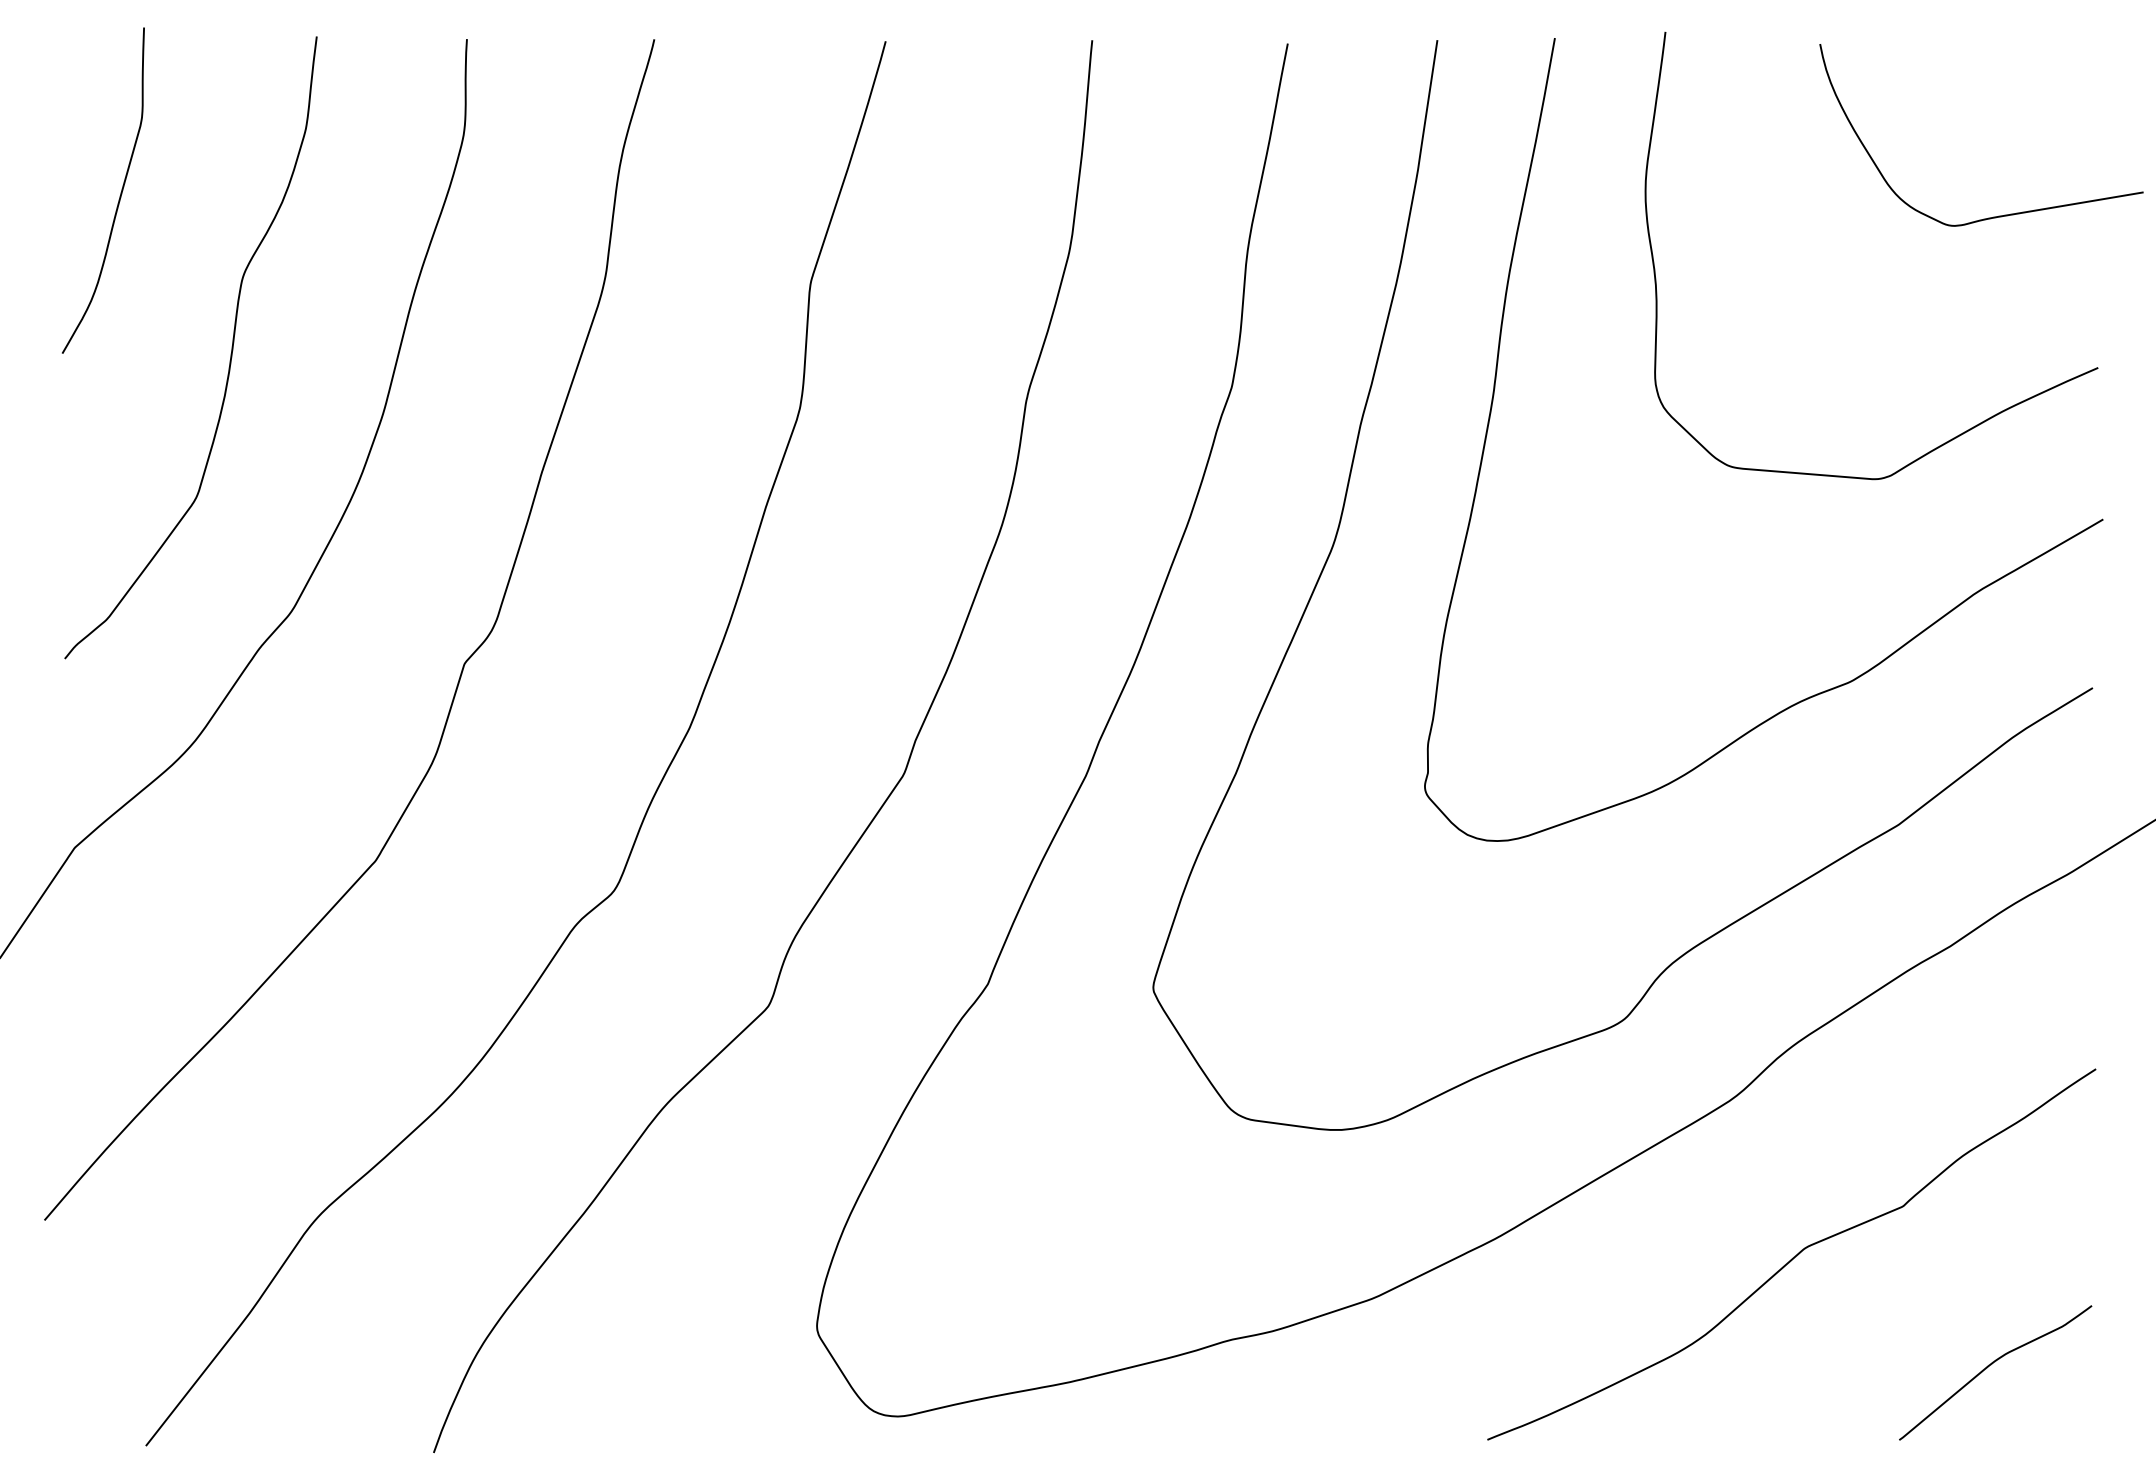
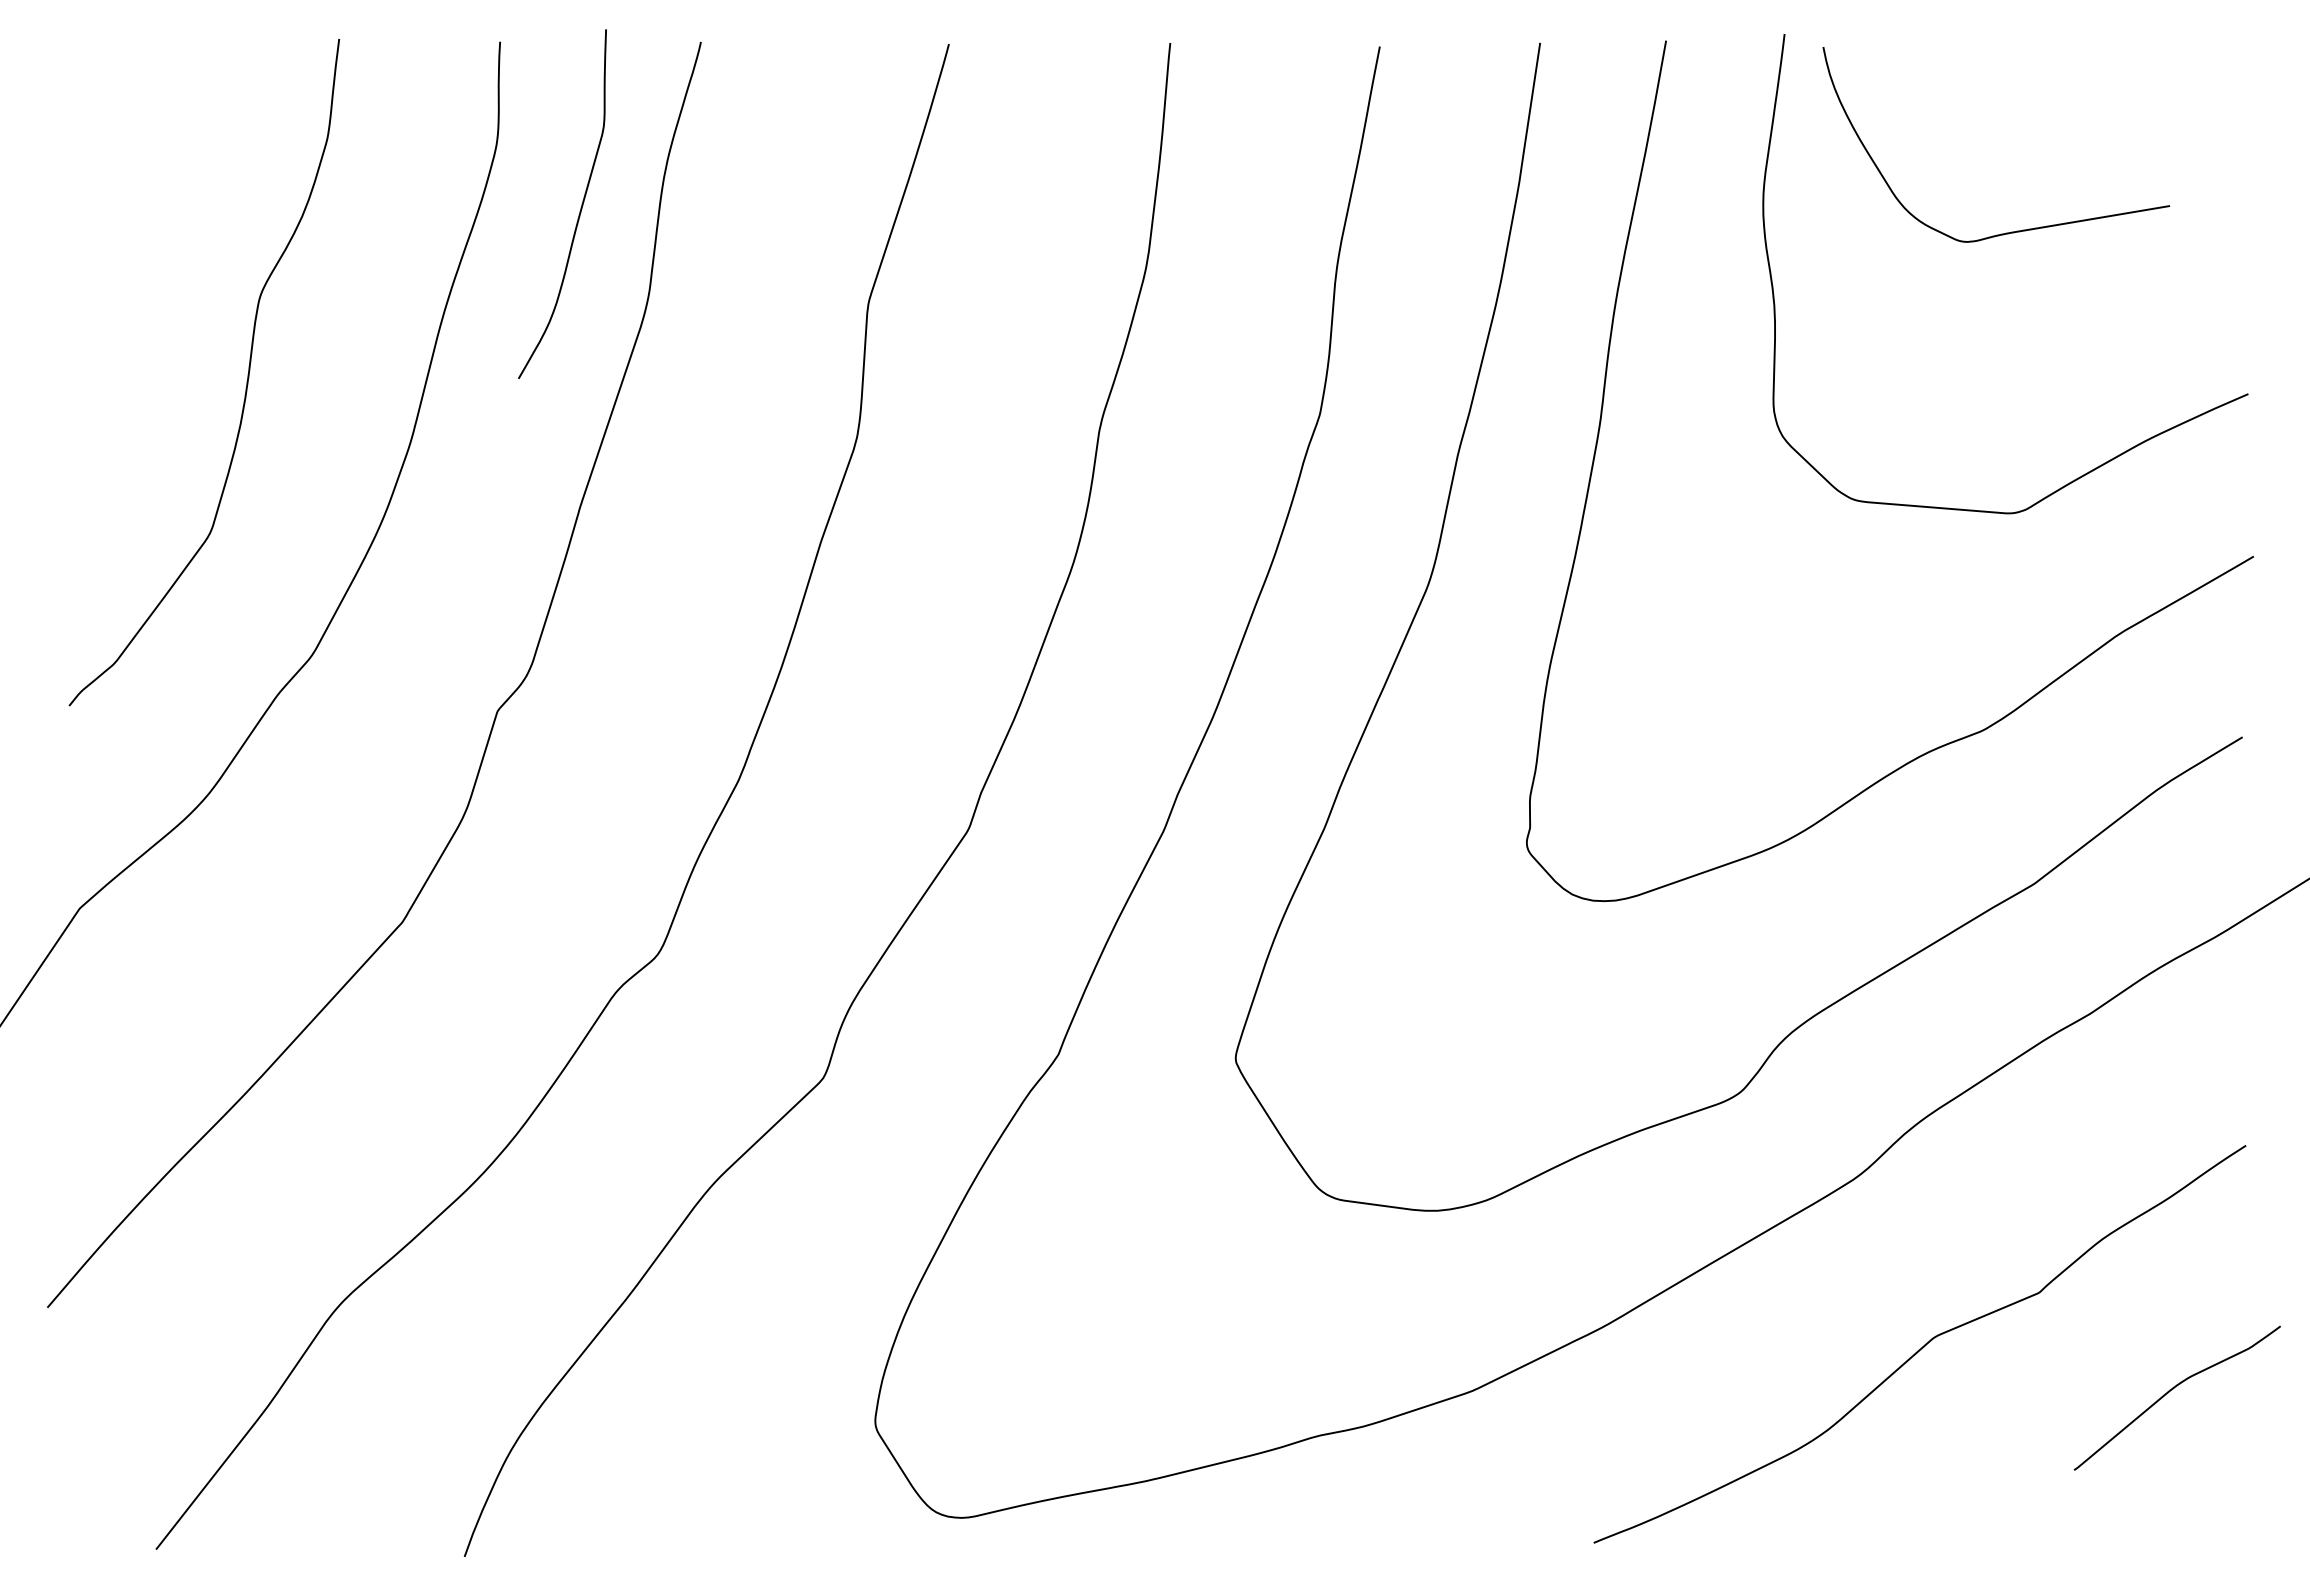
curve: (120, 193) -> (580, 207), moved
curve: (1995, 216) -> (2011, 231), moved
curve: (1991, 1365) -> (2172, 1390), moved

